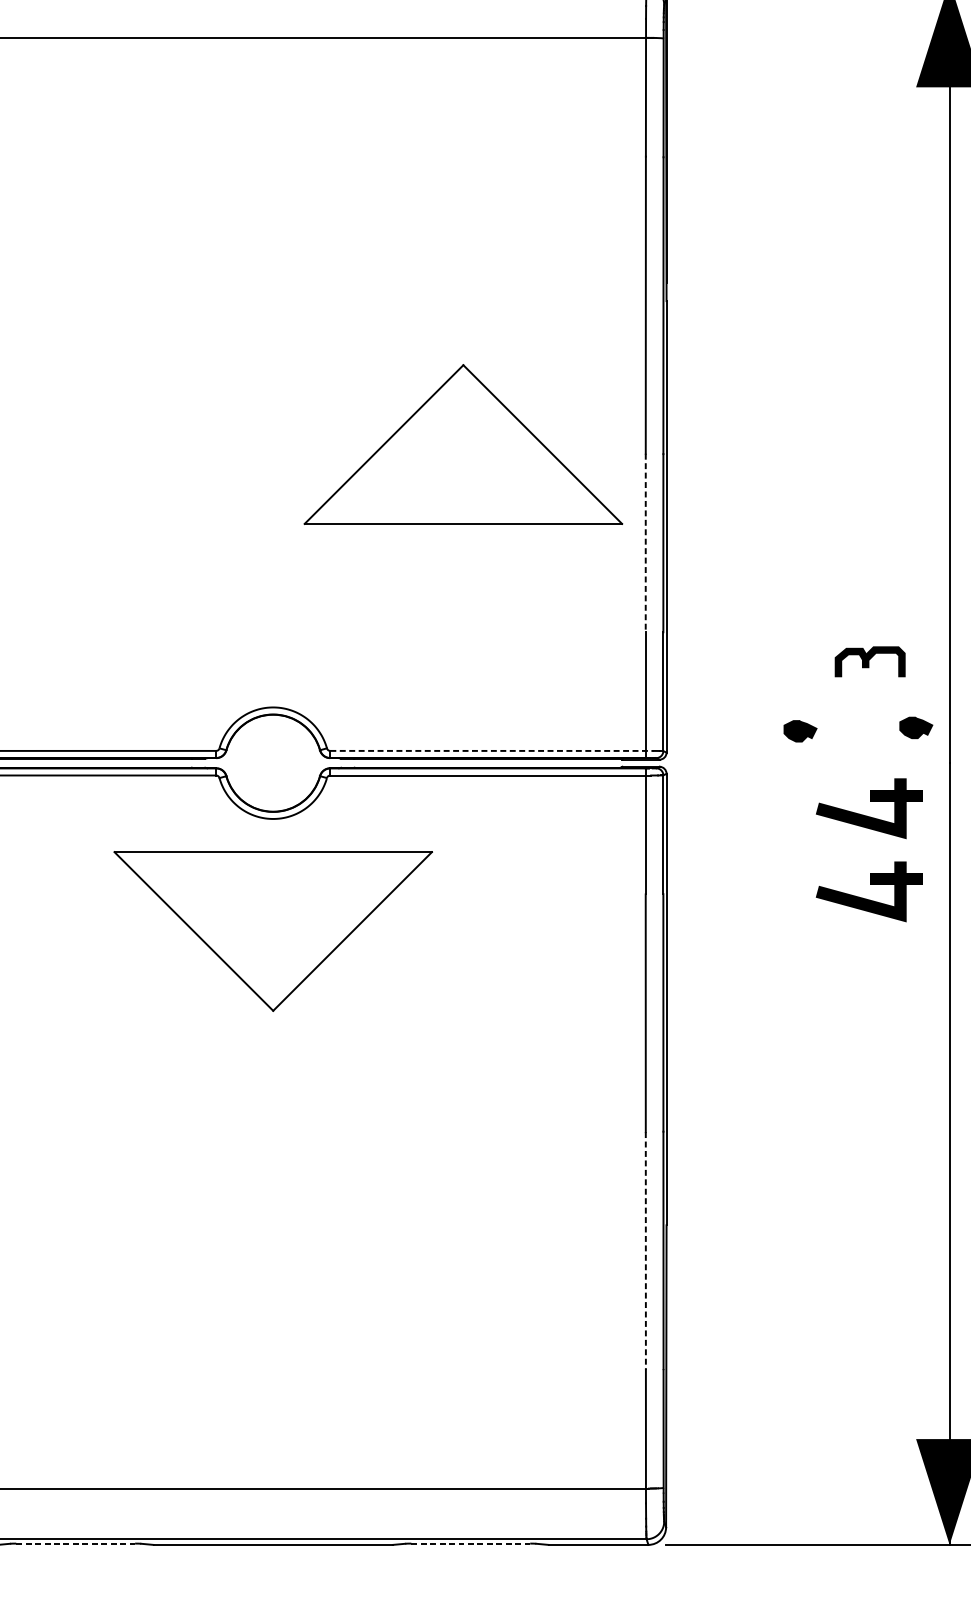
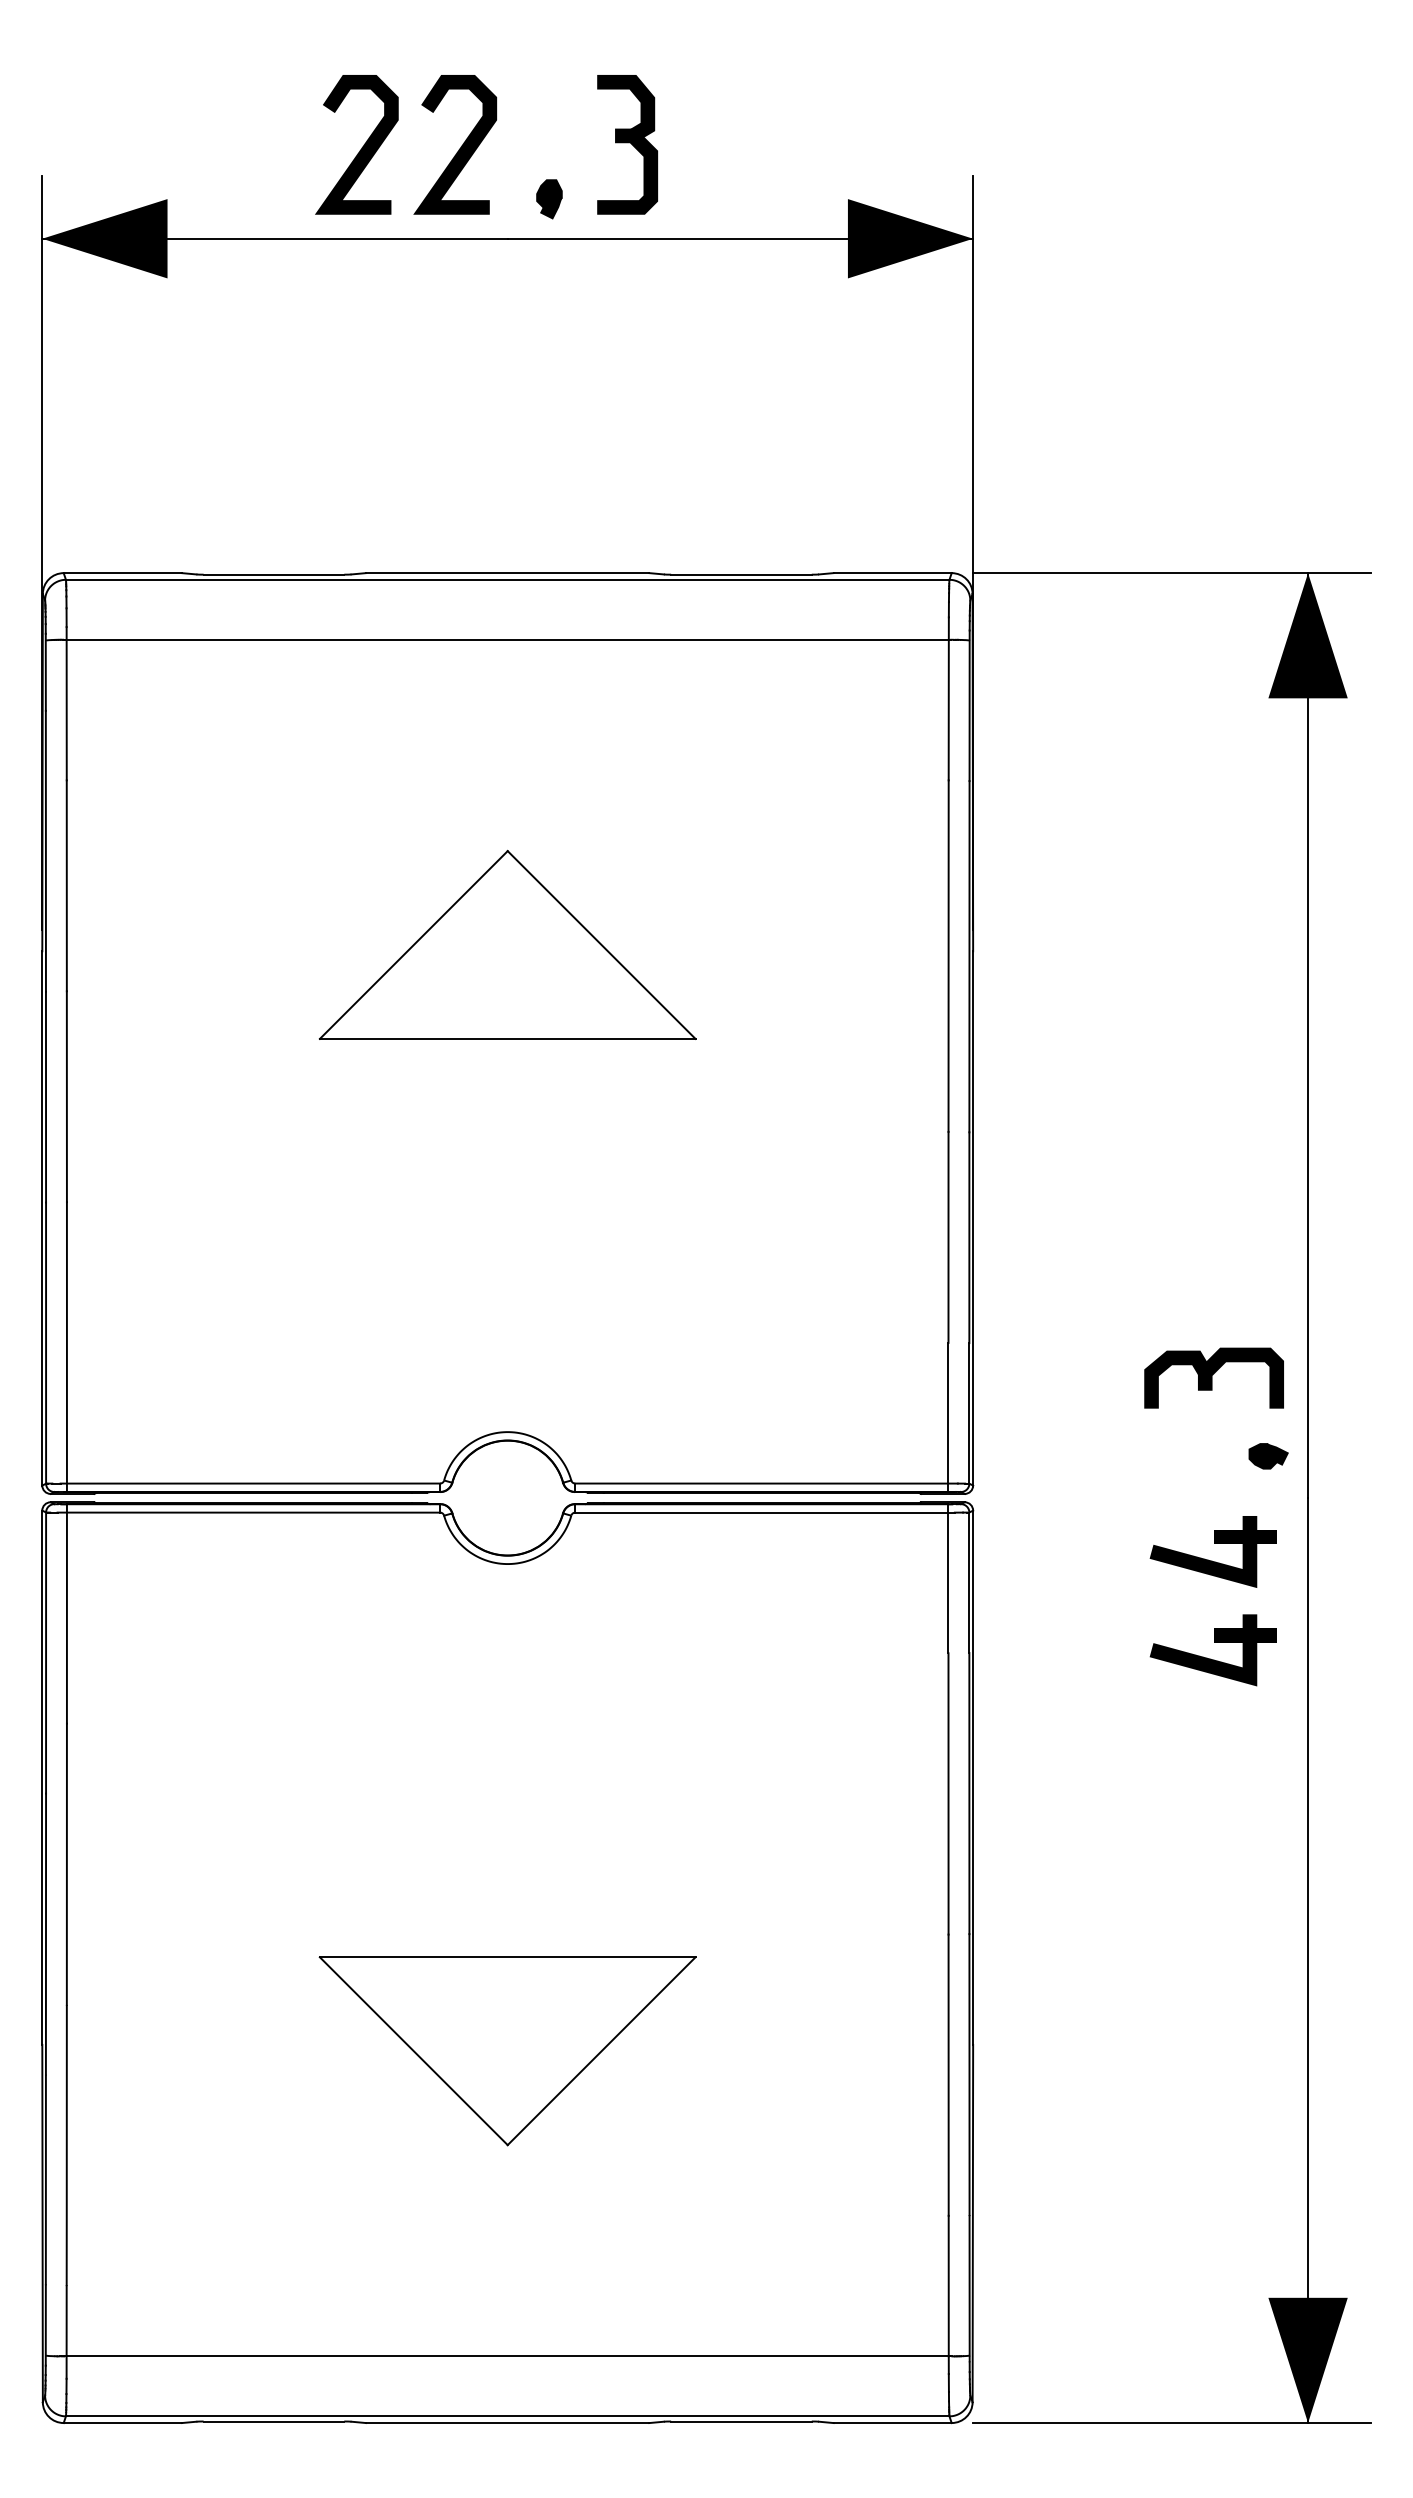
part: (463, 444) -> (507, 944), moved
line: (645, 542) -> (948, 1237), dashed -> solid
part: (869, 661) -> (1213, 1377), size x1.67
part: (800, 731) -> (1131, 1460), removed
line: (492, 750) -> (767, 1483), dashed -> solid
part: (273, 931) -> (507, 2051), moved
line: (645, 1251) -> (948, 2075), dashed -> solid
line: (76, 1543) -> (274, 2421), dashed -> solid
line: (470, 1543) -> (741, 2421), dashed -> solid

